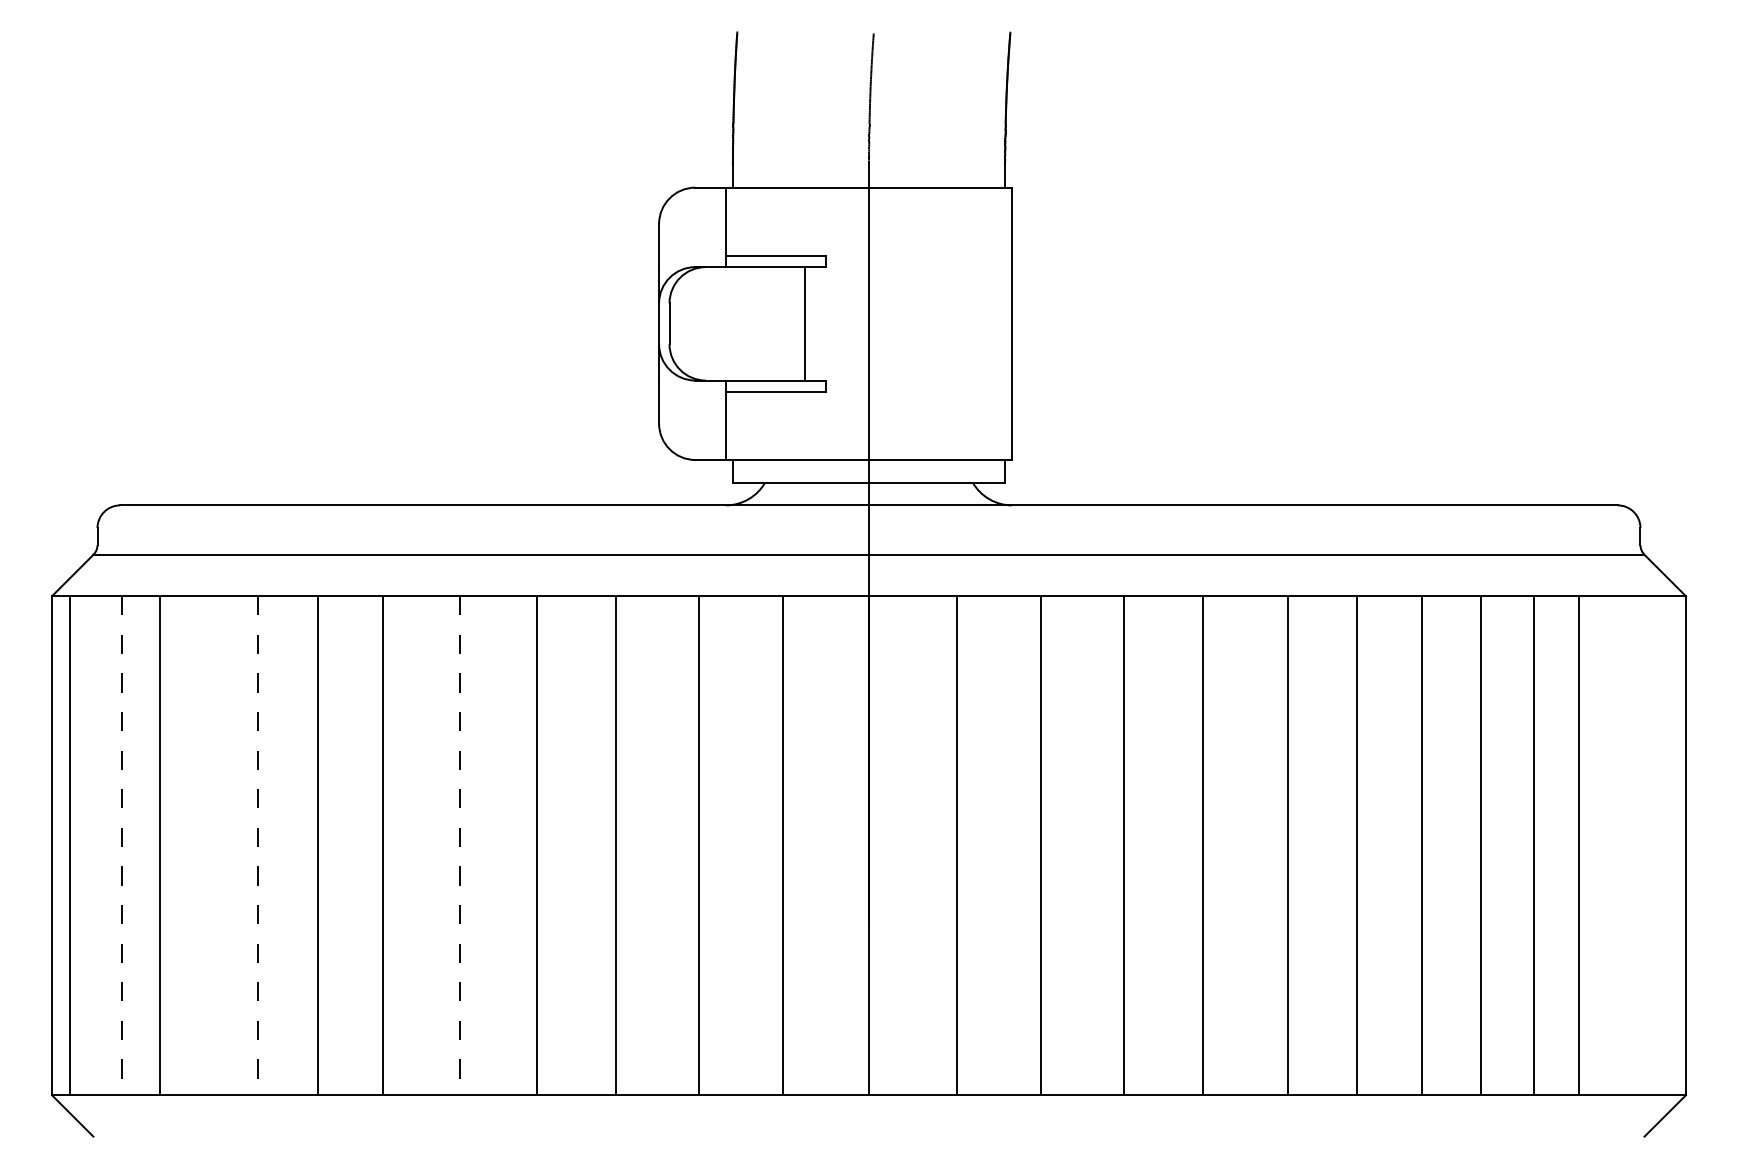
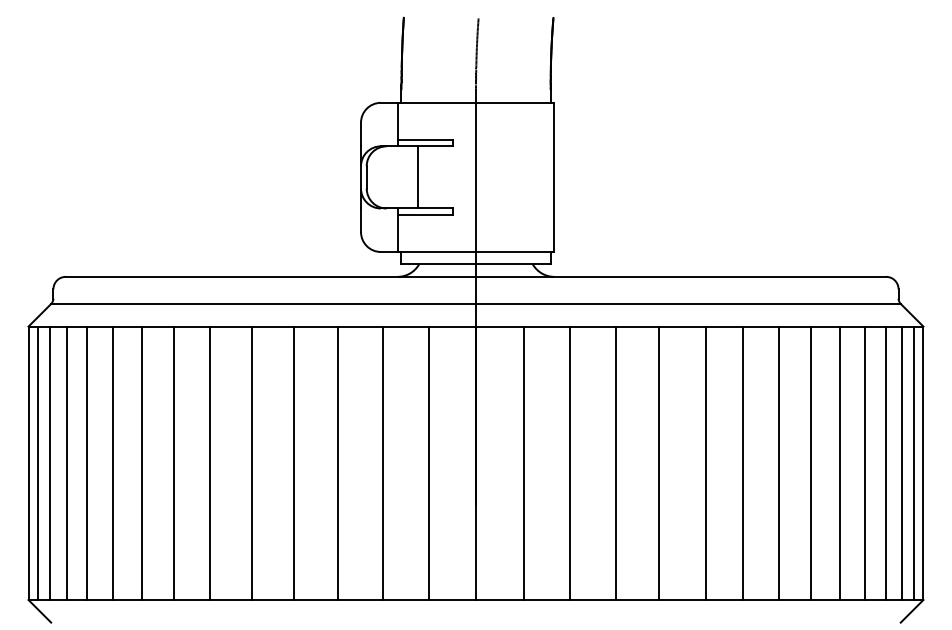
line: (806, 323) -> (418, 177), moved
line: (92, 844) -> (50, 462), added
line: (205, 844) -> (112, 462), added
line: (1616, 844) -> (885, 462), added
line: (1647, 844) -> (902, 462), added
line: (1669, 844) -> (914, 462), added
line: (121, 846) -> (66, 463), dashed -> solid
line: (258, 846) -> (141, 463), dashed -> solid
line: (460, 846) -> (252, 463), dashed -> solid

